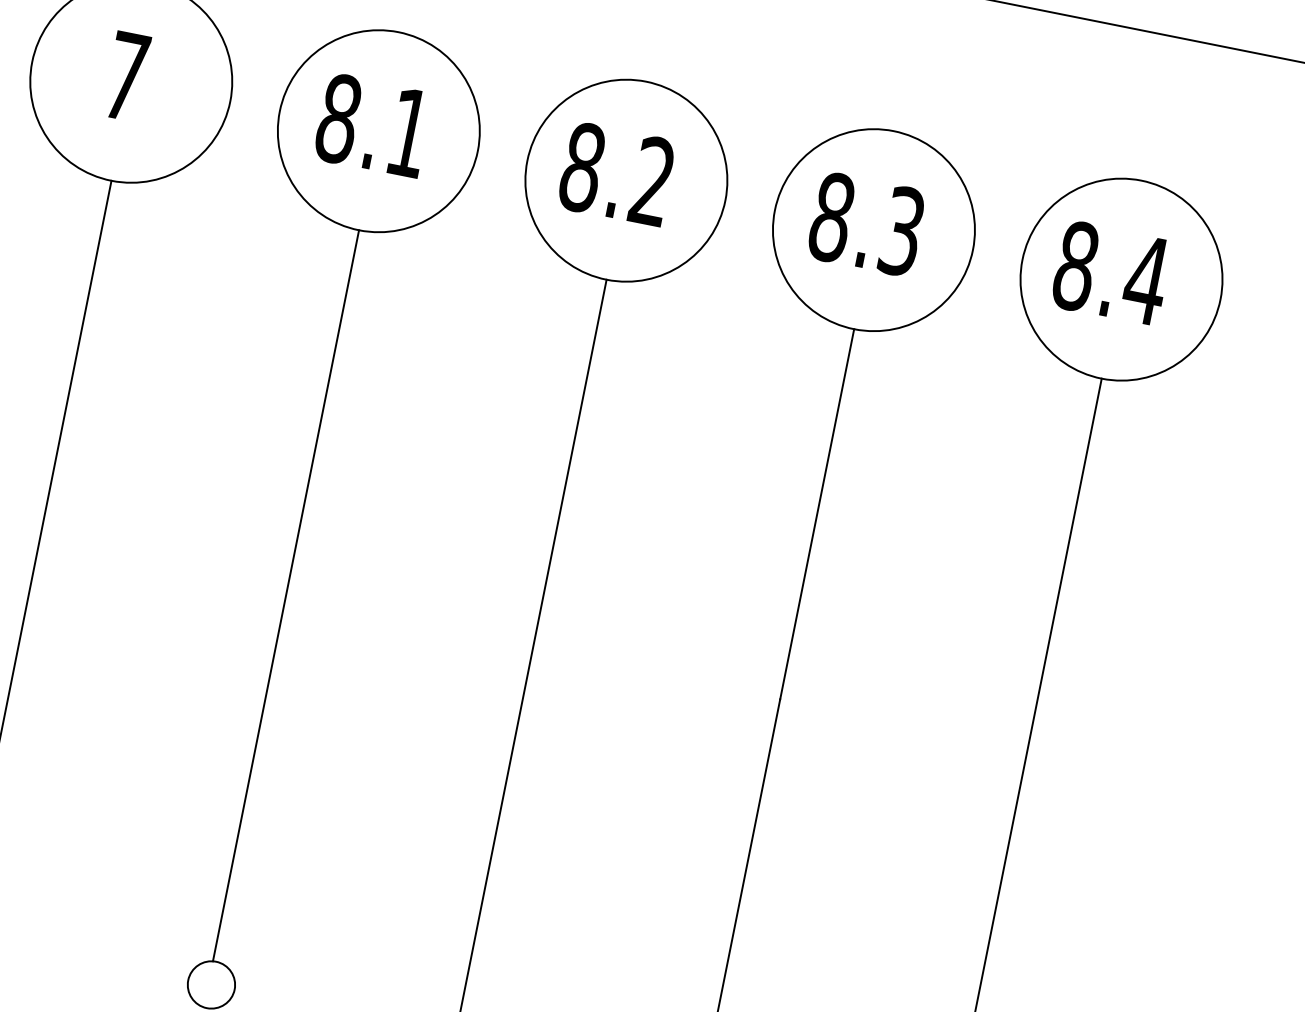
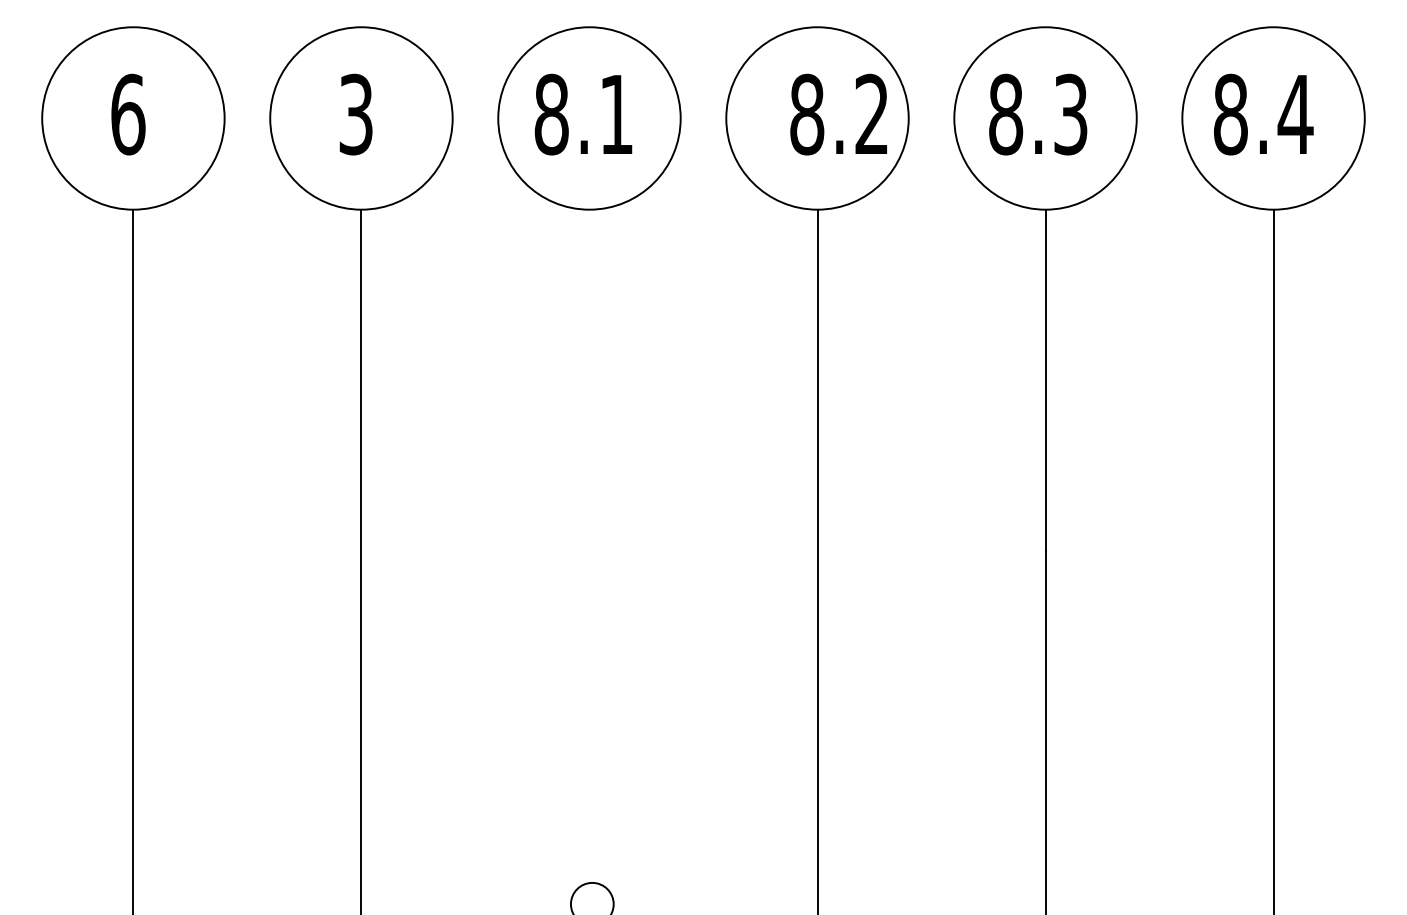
text: (125, 76) -> (355, 114), 7 -> 3
text: (616, 174) -> (838, 114), moved
line: (286, 595) -> (589, 546), removed

